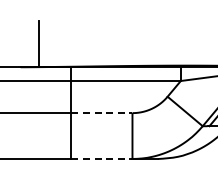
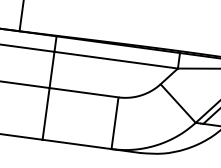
line: (101, 113) -> (83, 93), dashed -> solid
line: (101, 158) -> (76, 143), dashed -> solid

